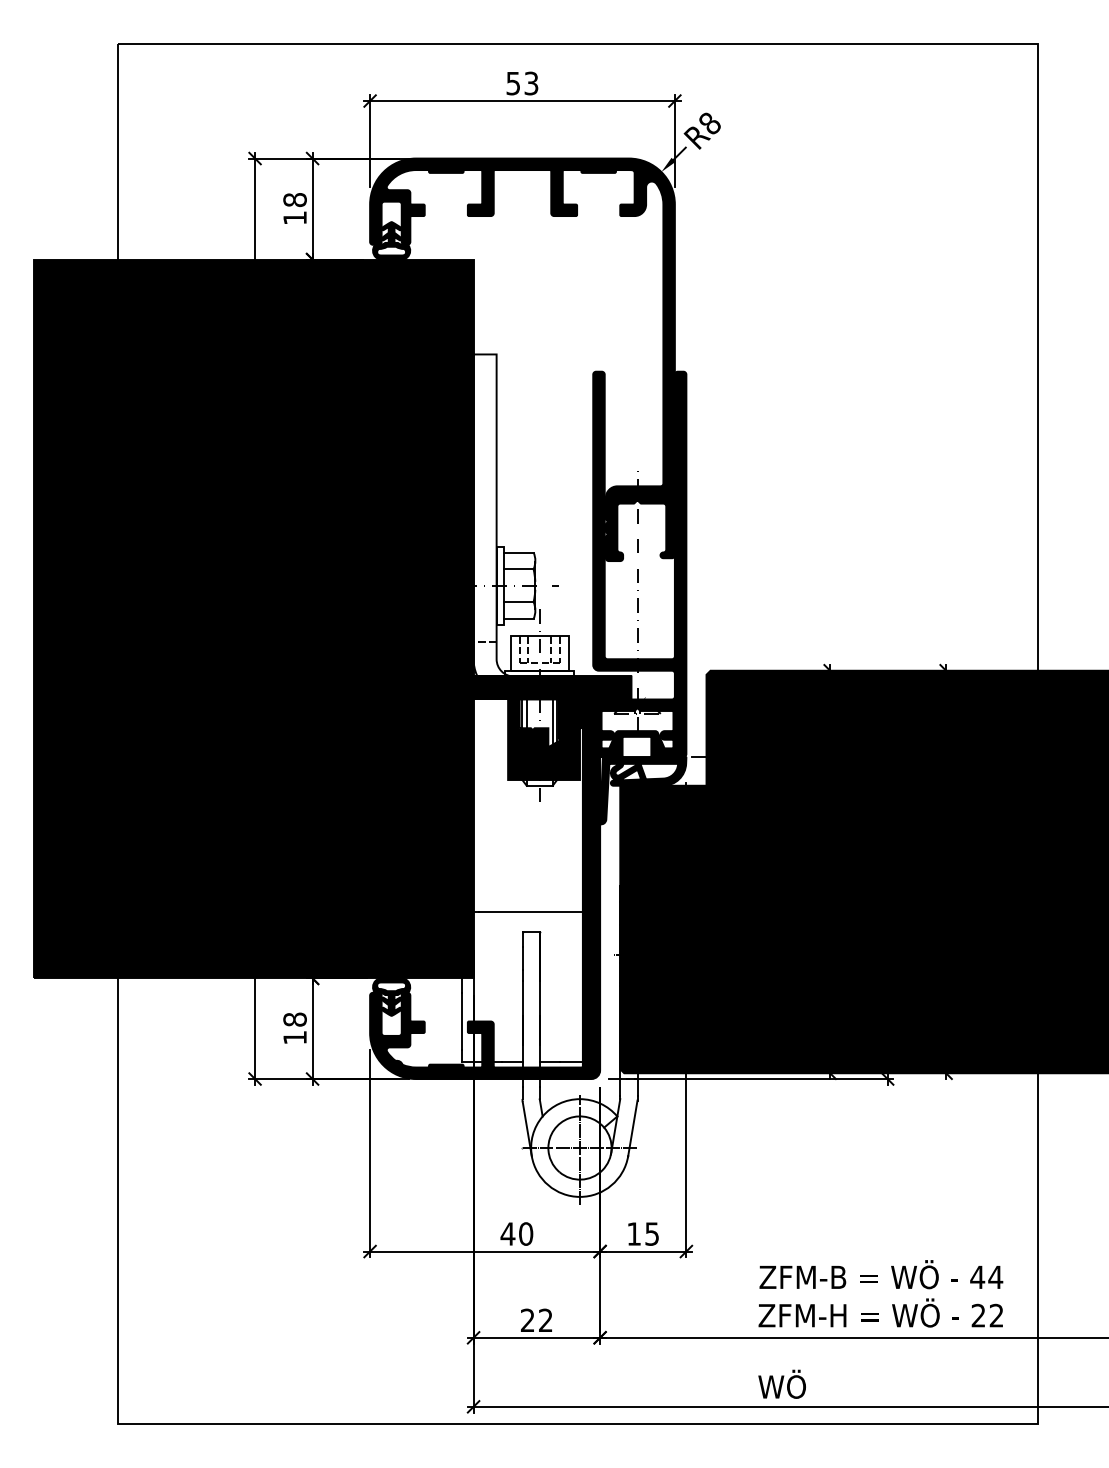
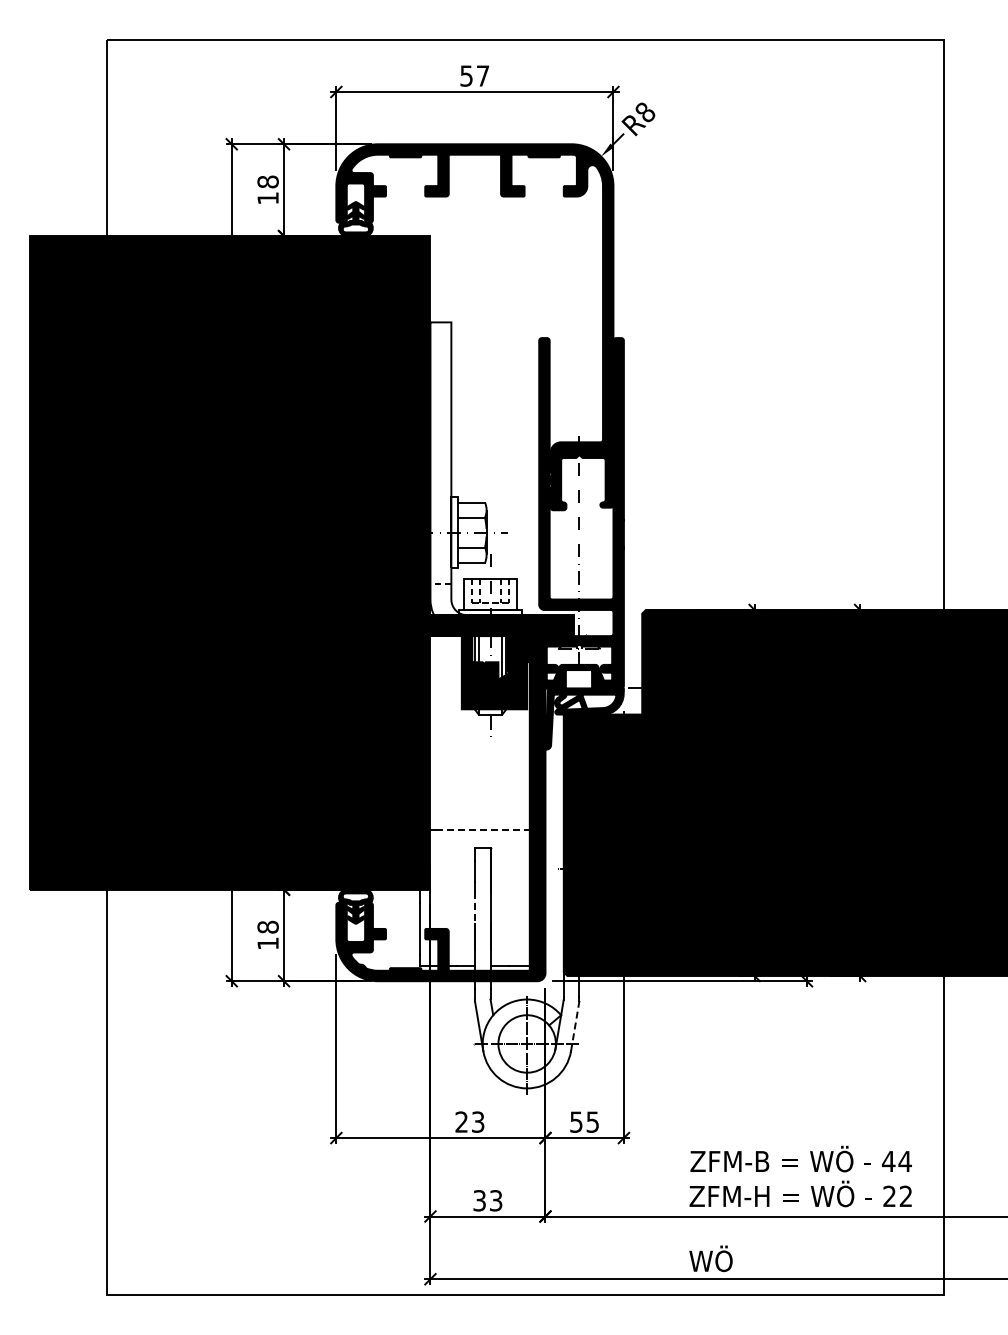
text: (530, 82) -> (482, 75), 53 -> 57
line: (531, 912) -> (483, 829), solid -> dashed
line: (522, 999) -> (474, 908), solid -> dashed
line: (633, 1128) -> (575, 1026), solid -> dashed
text: (516, 1233) -> (469, 1121), 40 -> 23
text: (634, 1233) -> (576, 1121), 15 -> 55
text: (536, 1320) -> (487, 1200), 22 -> 33

